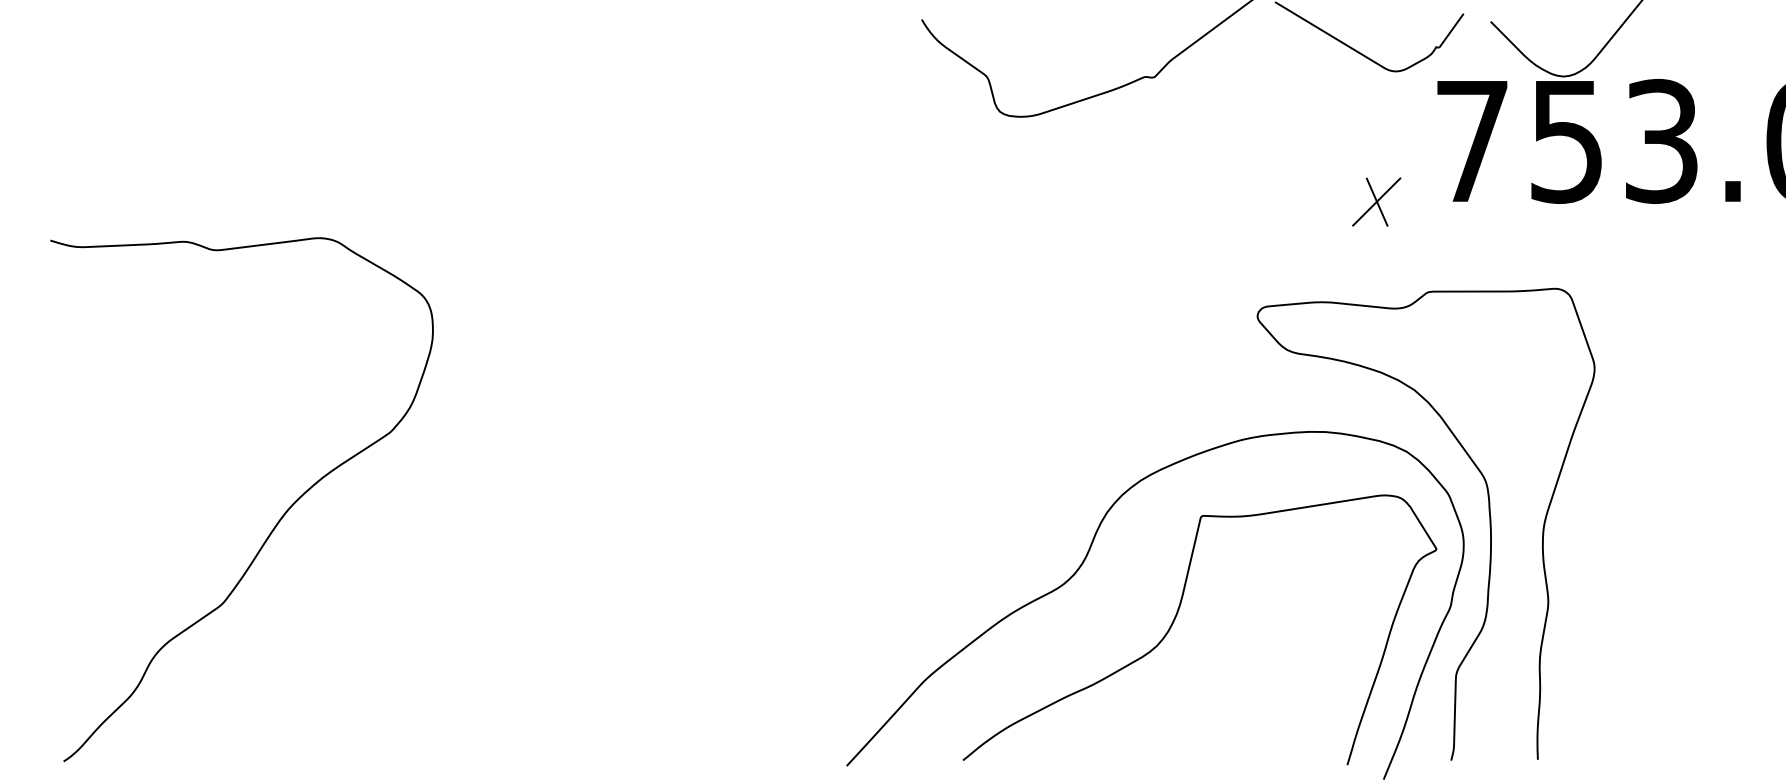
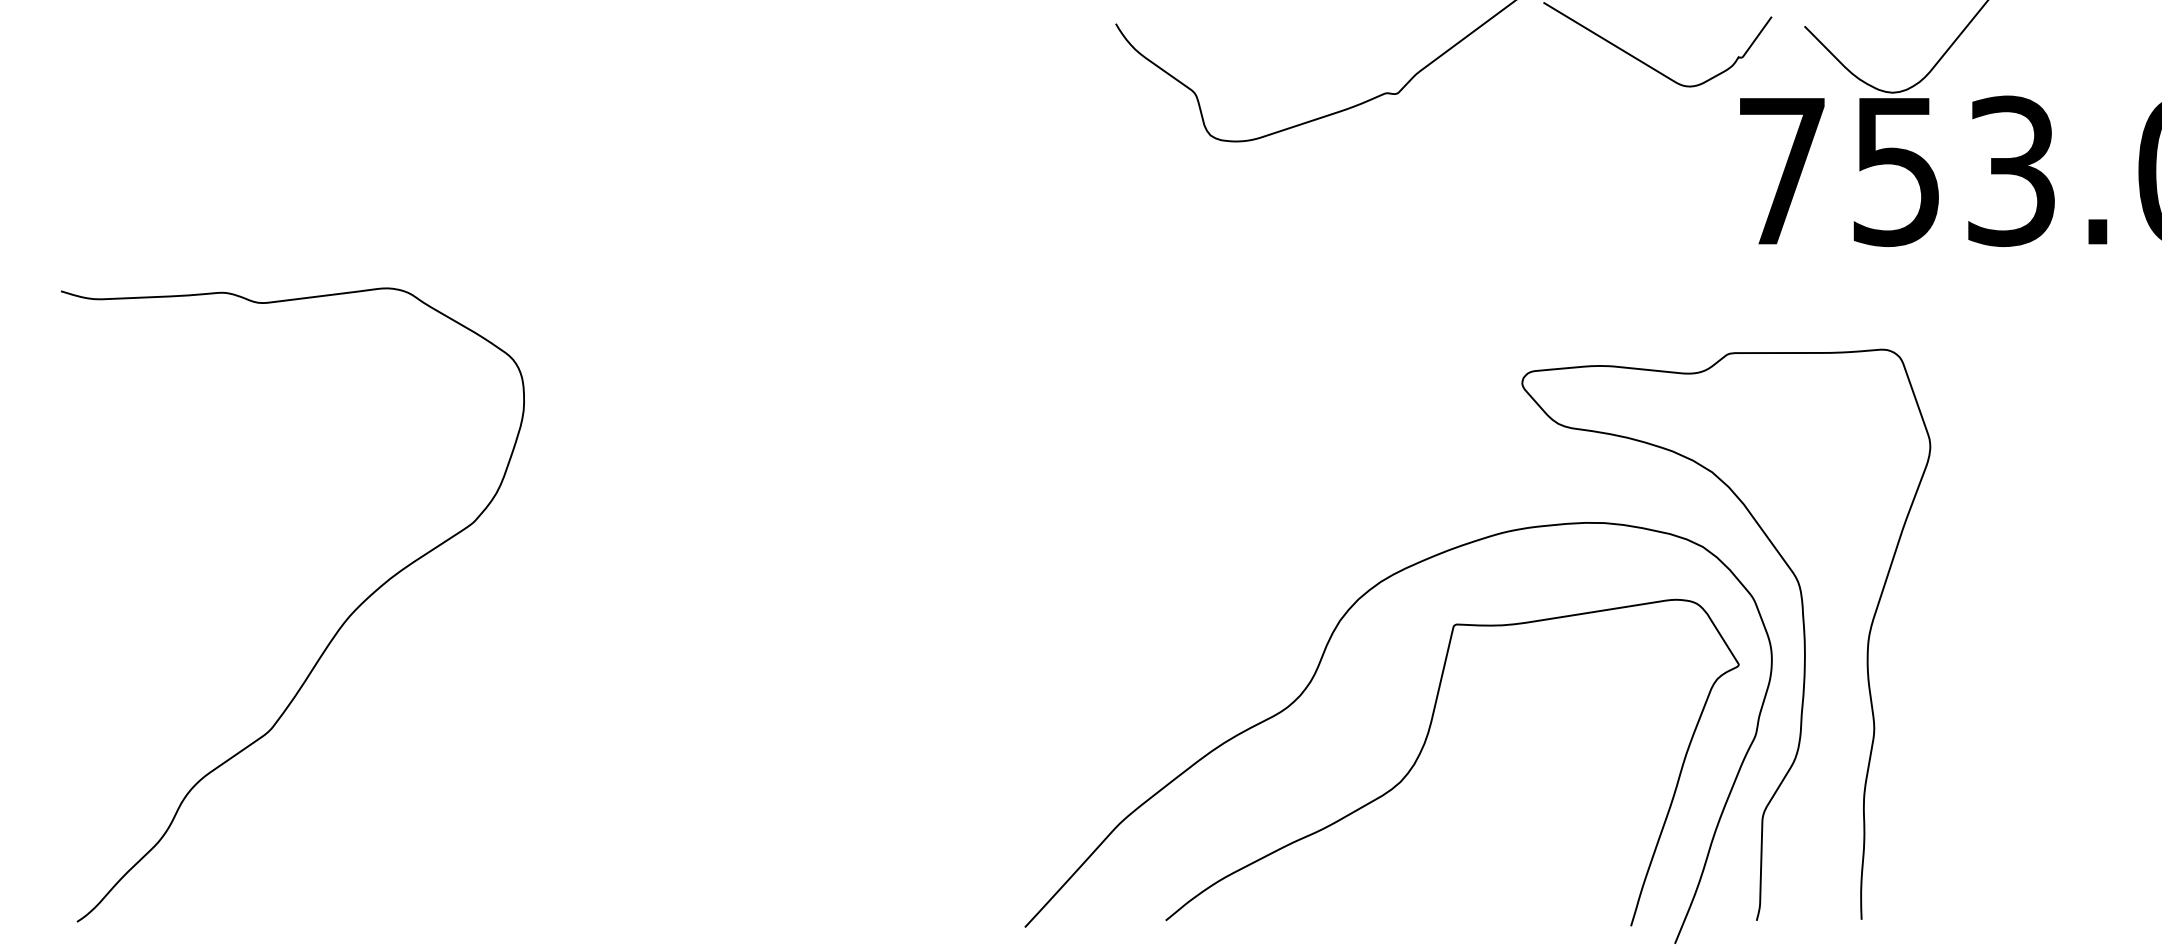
part: (1376, 201) -> (1666, 244), removed

